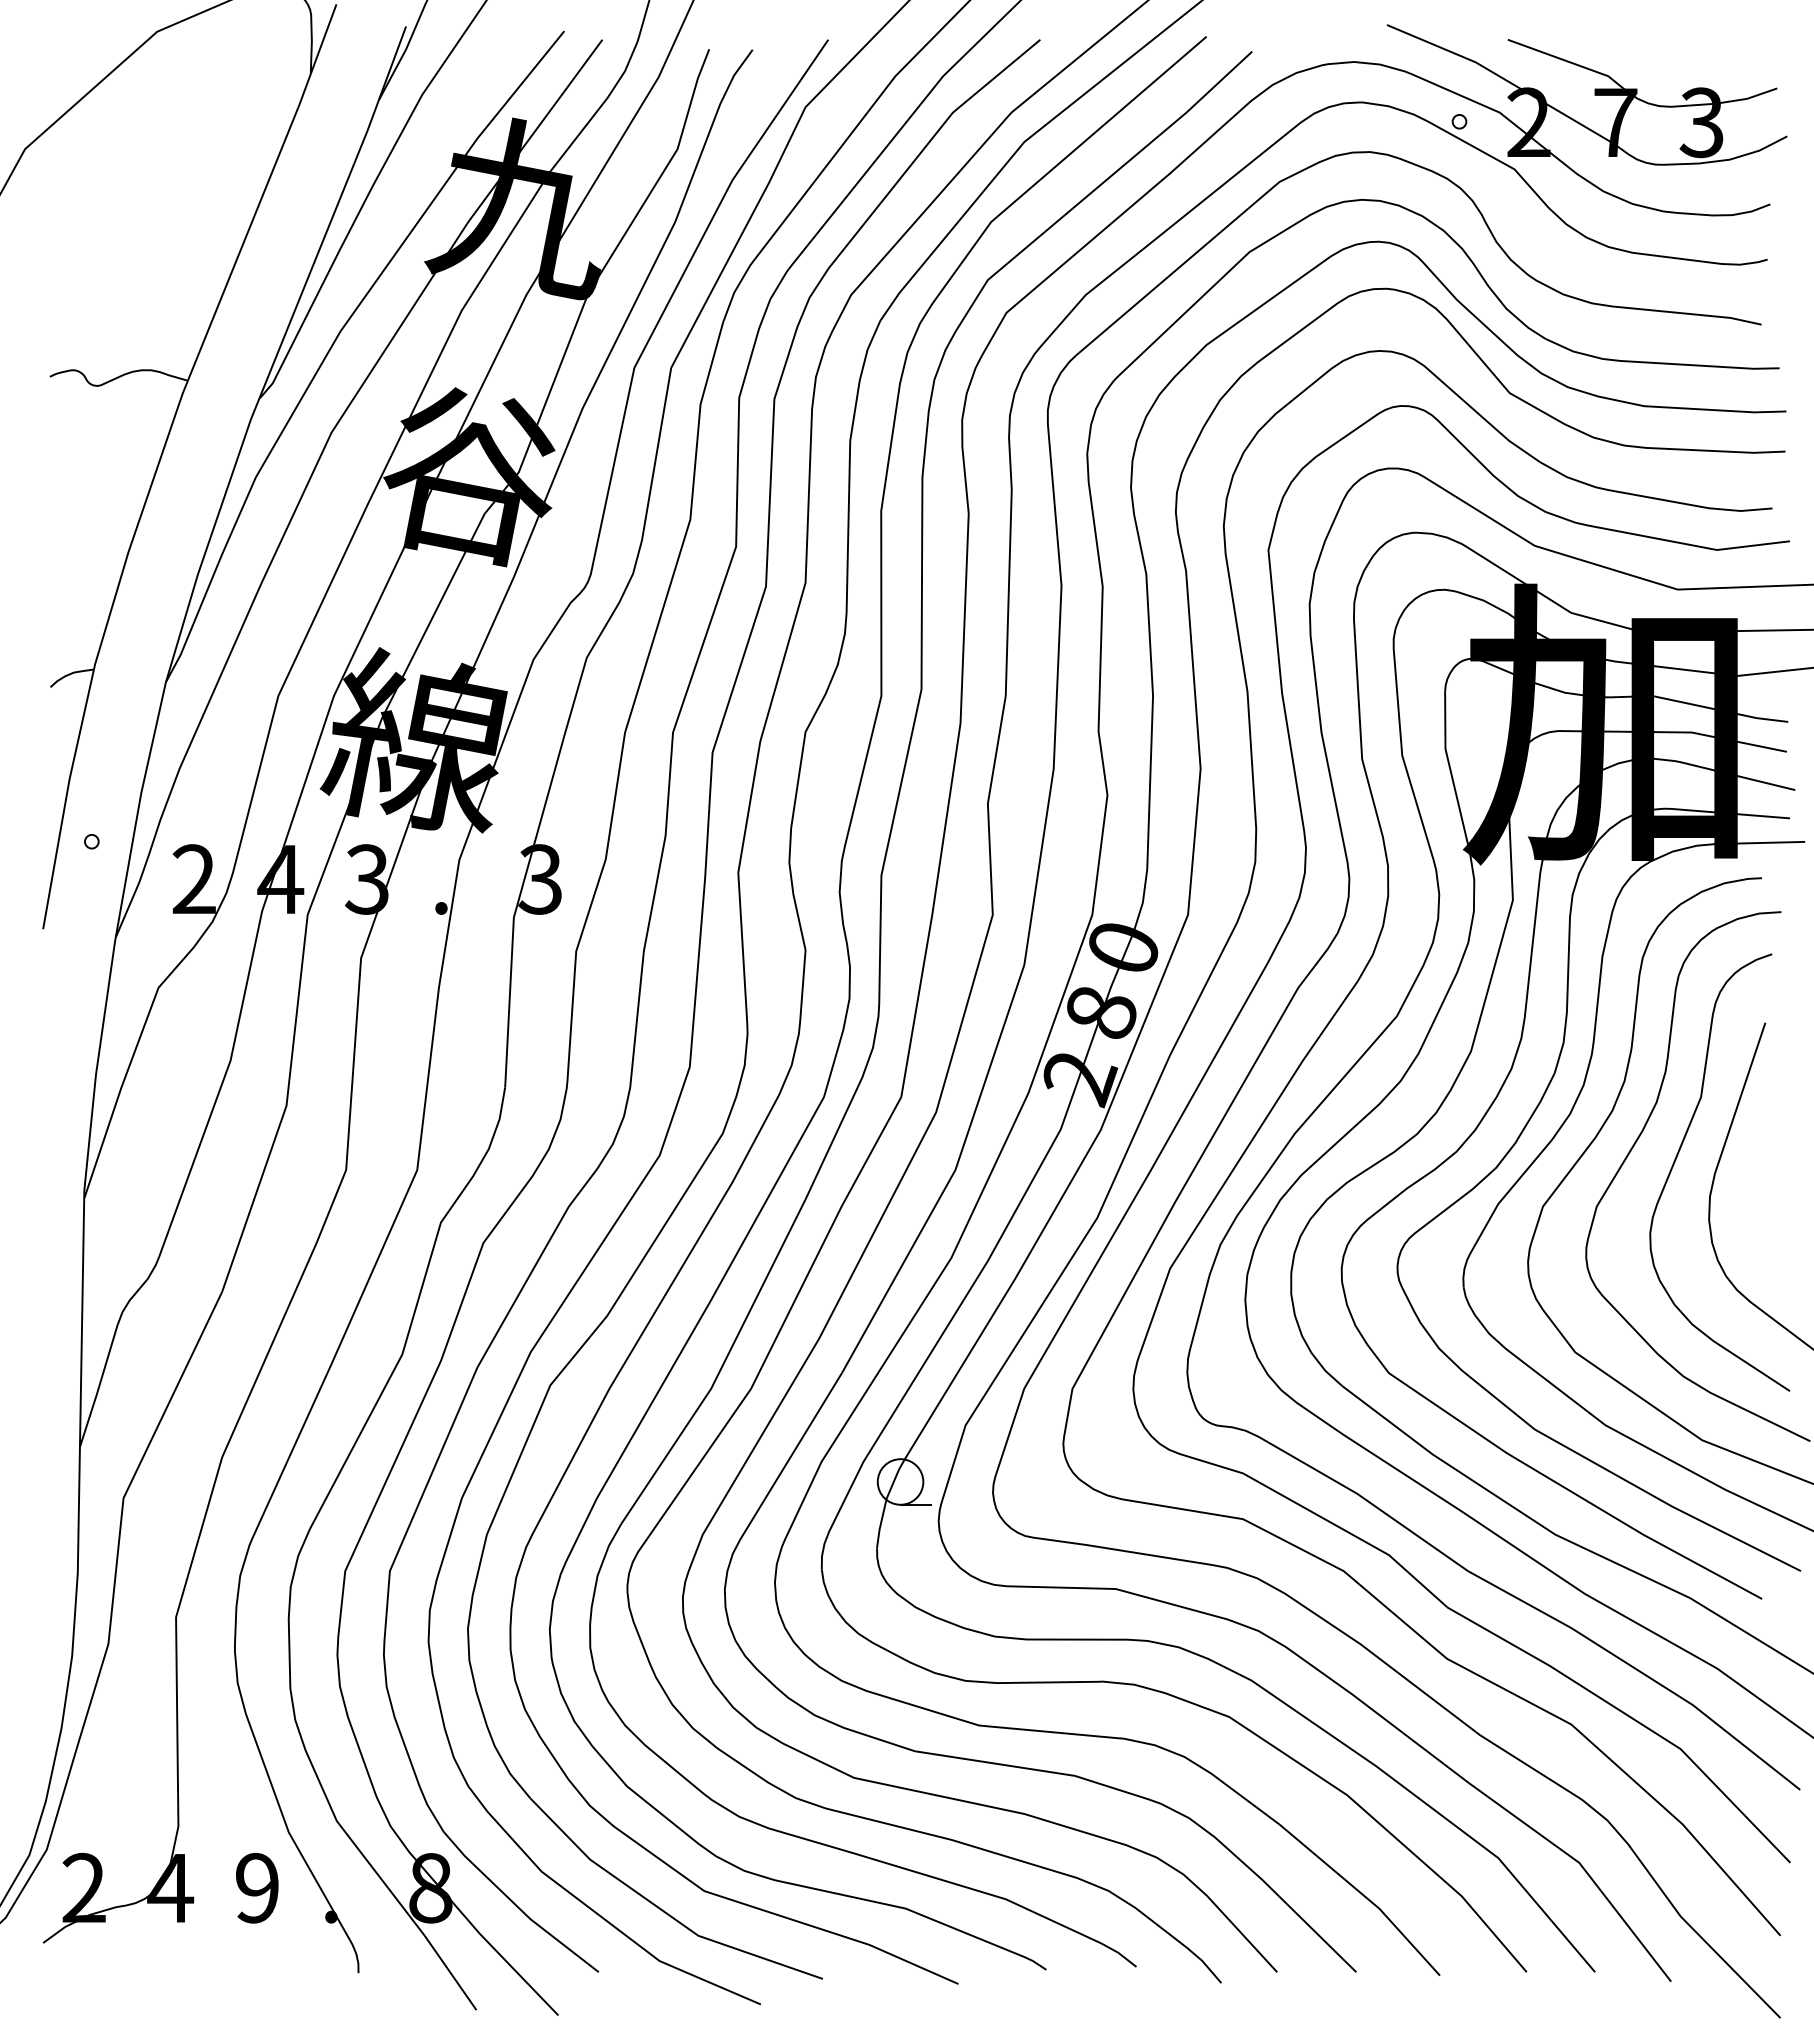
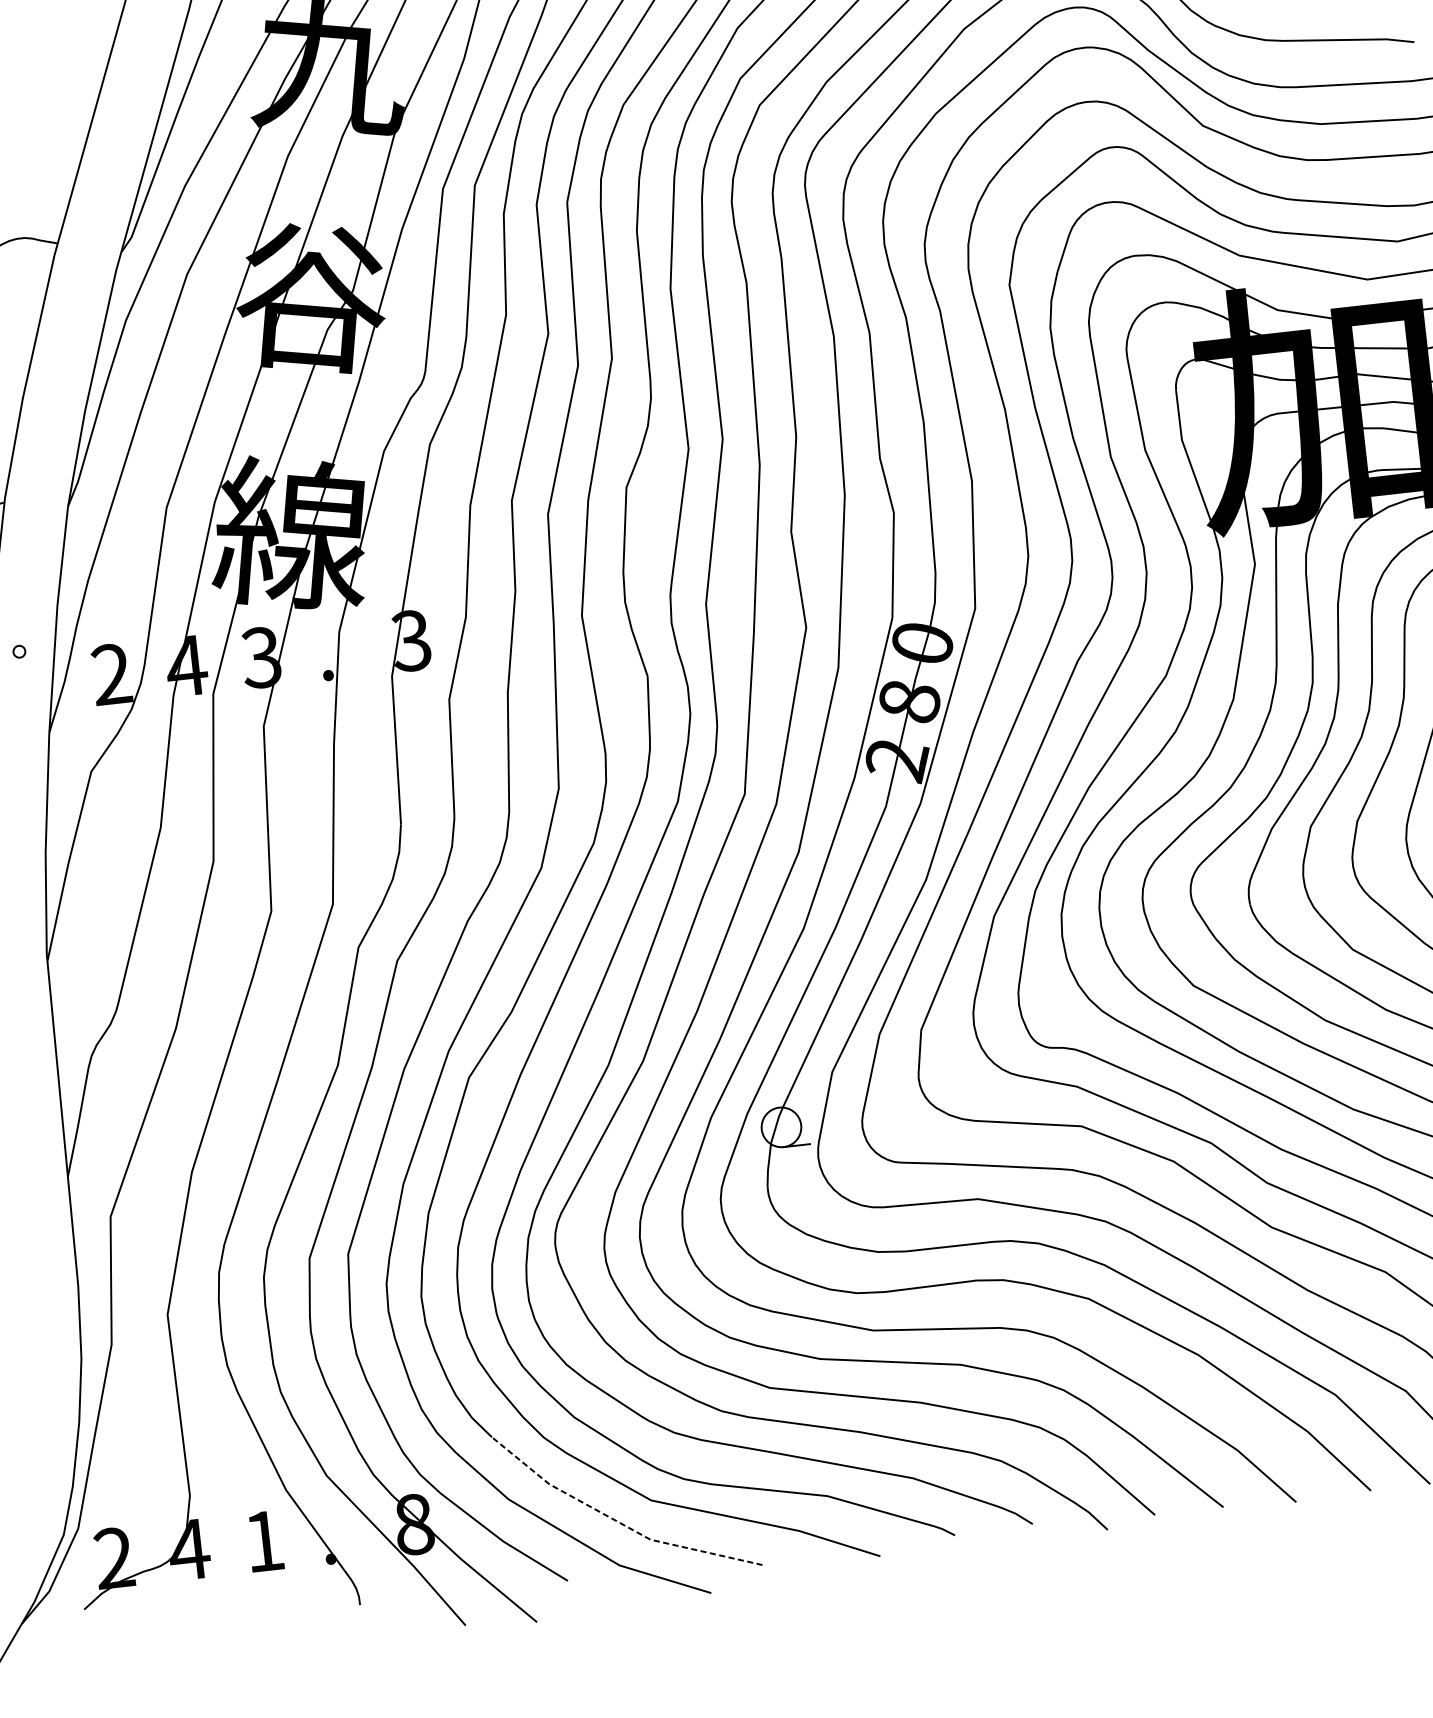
text: (257, 1887) -> (264, 1540), 9 -> 1
line: (662, 1910) -> (617, 1521), solid -> dashed

